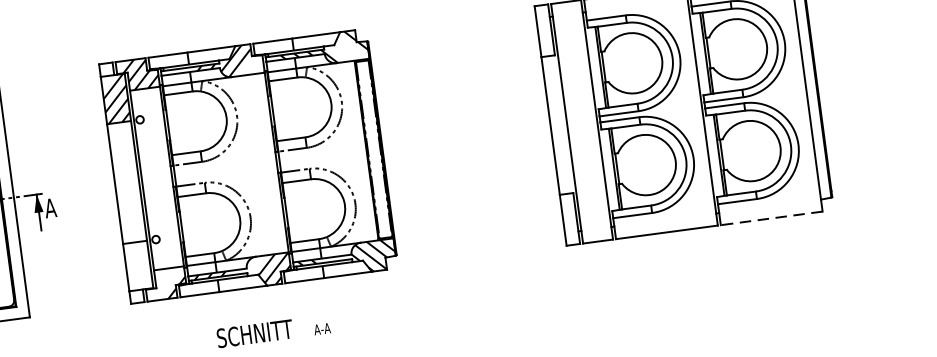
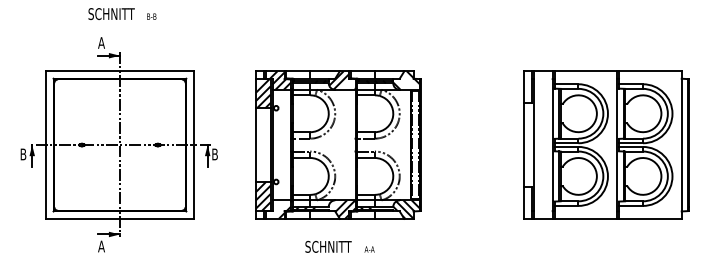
text: (49, 208) -> (214, 154), A -> B
line: (770, 218) -> (649, 218), dashed -> solid
hatch: (136, 266) -> (262, 196), added

